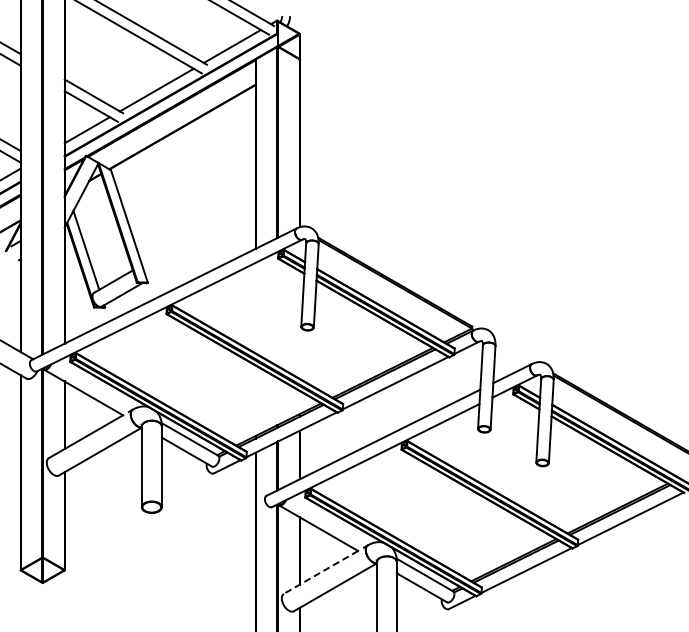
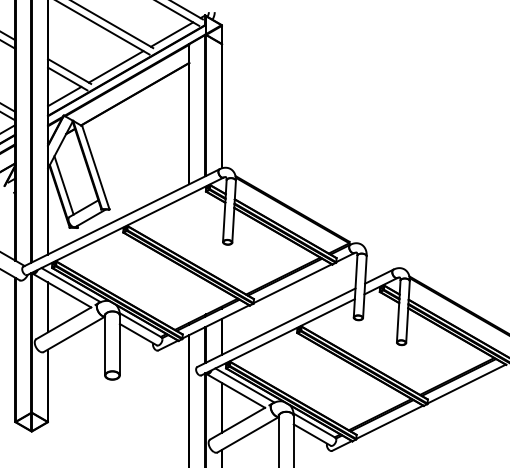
line: (95, 385) -> (70, 285), added
line: (330, 520) -> (244, 385), added
line: (321, 572) -> (237, 423), dashed -> solid

